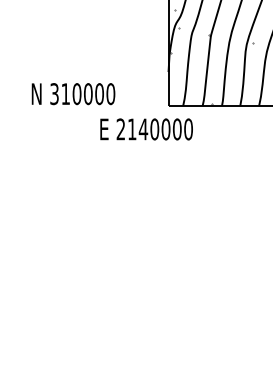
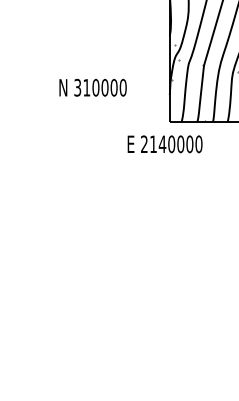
text: (72, 93) -> (92, 87), moved
text: (145, 129) -> (164, 144), moved

